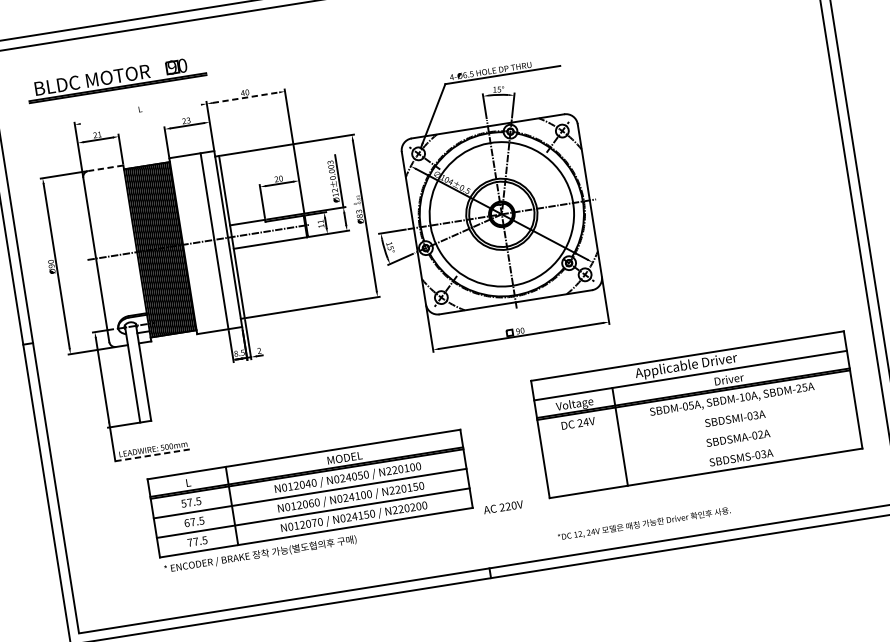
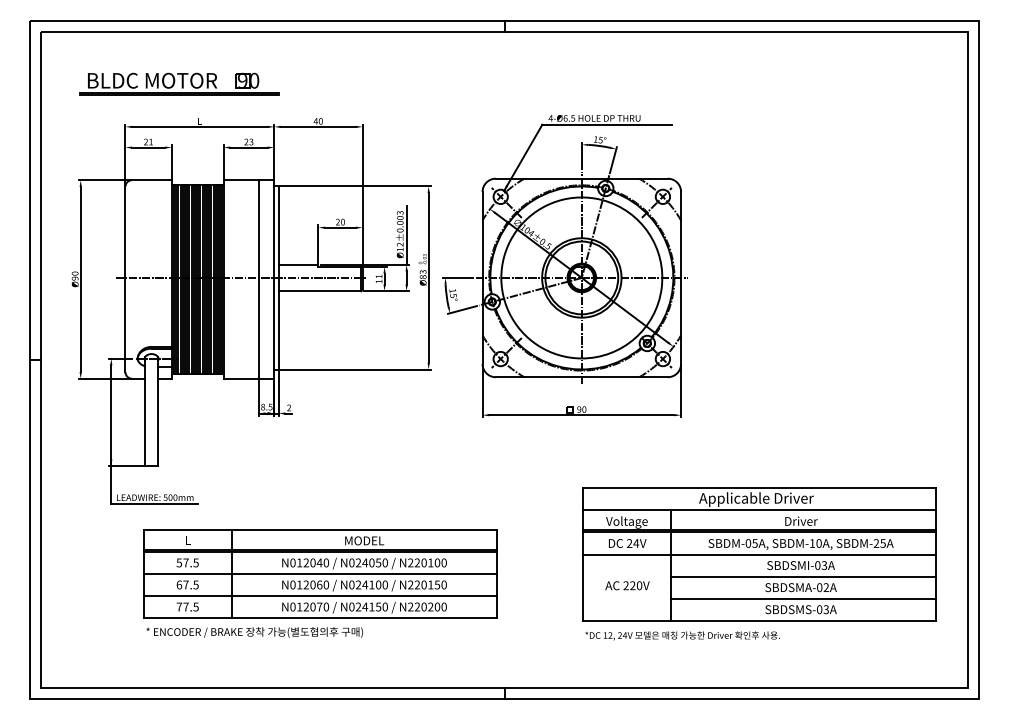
line: (245, 97) -> (318, 126), dashed -> solid
line: (140, 114) -> (199, 126), added
line: (105, 168) -> (151, 180), dashed -> solid
part: (484, 206) -> (564, 266), moved
line: (696, 414) -> (759, 554), added
line: (738, 428) -> (803, 576), added
line: (741, 447) -> (803, 598), added
line: (153, 455) -> (154, 504), dashed -> solid
text: (503, 507) -> (627, 585), moved
text: (644, 523) -> (682, 635), moved

